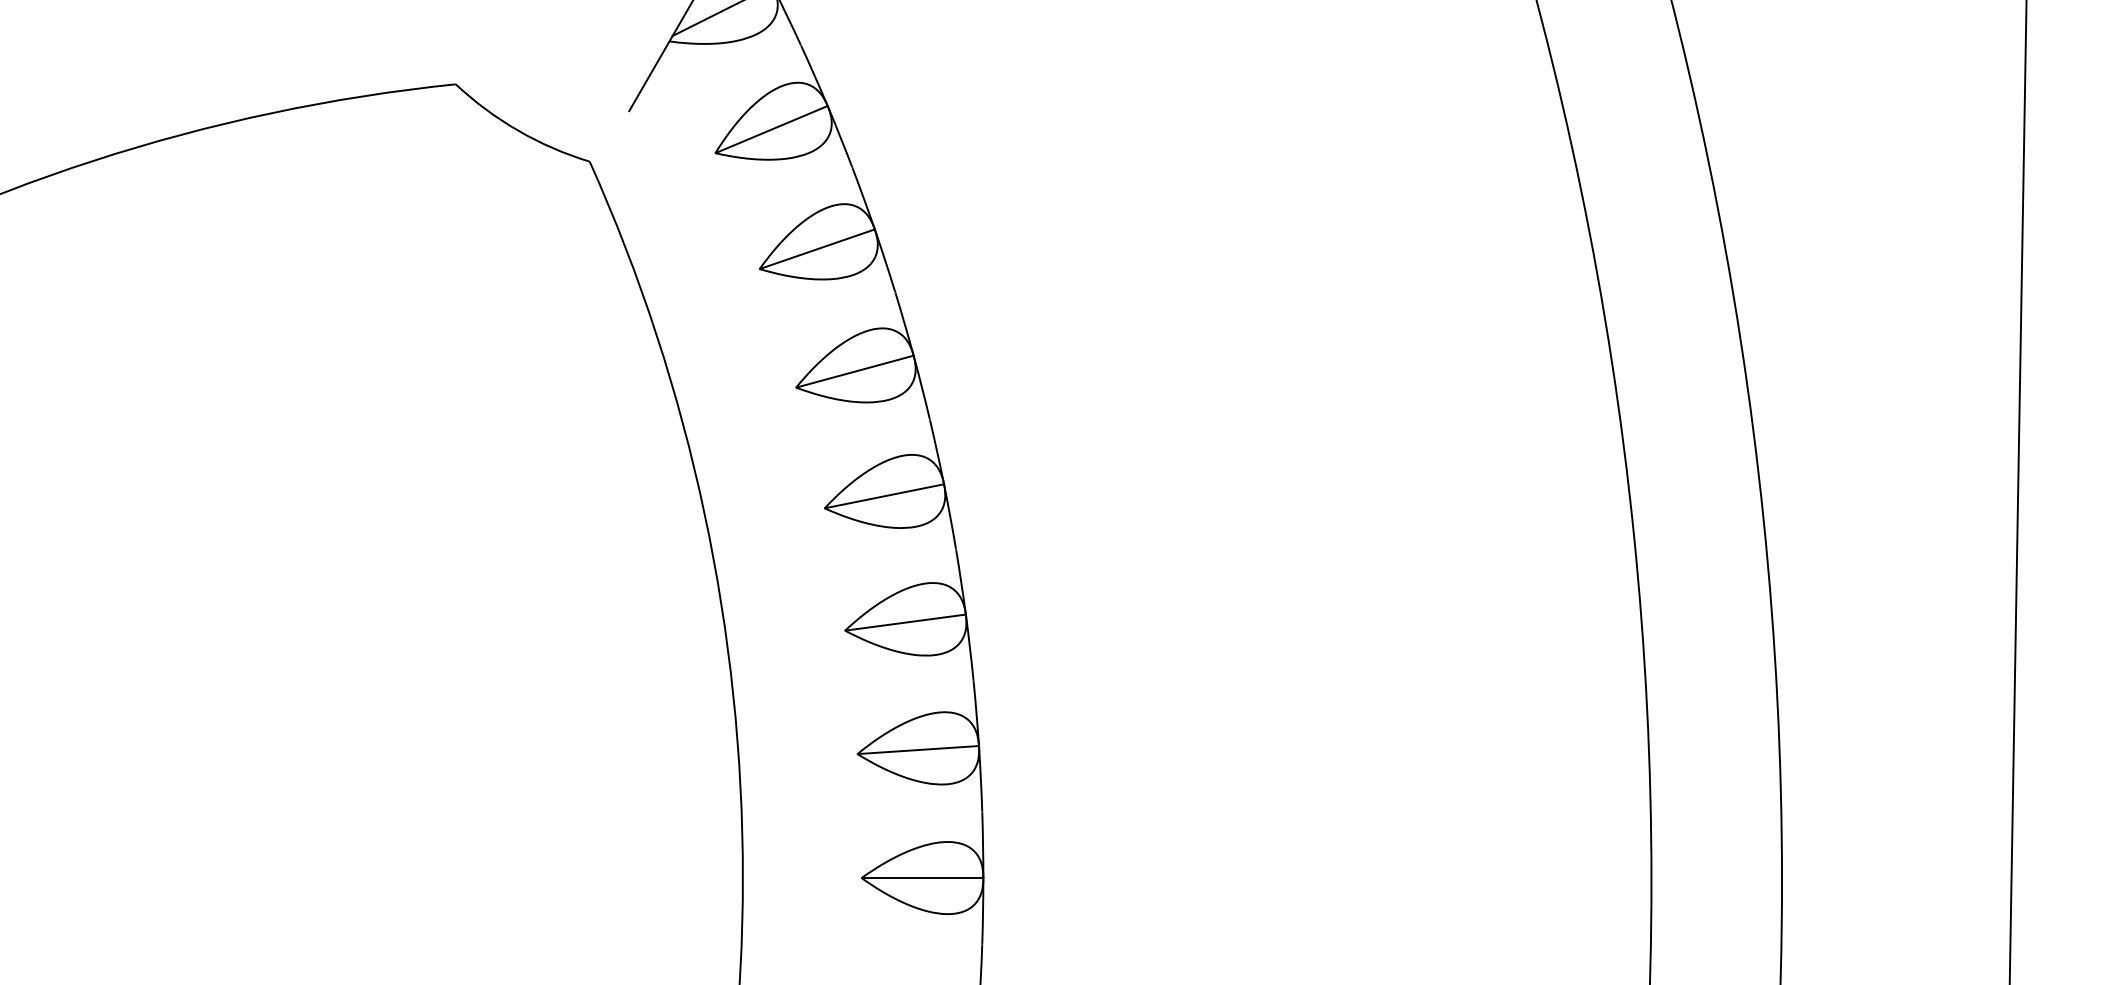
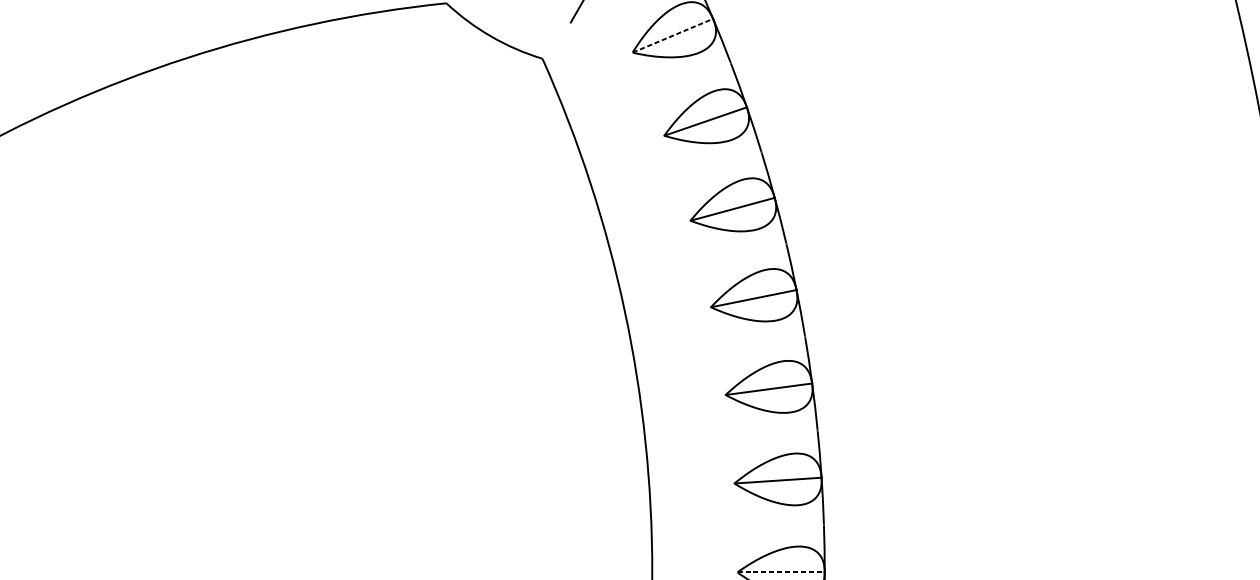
line: (771, 129) -> (672, 35), solid -> dashed
line: (922, 878) -> (781, 572), solid -> dashed

